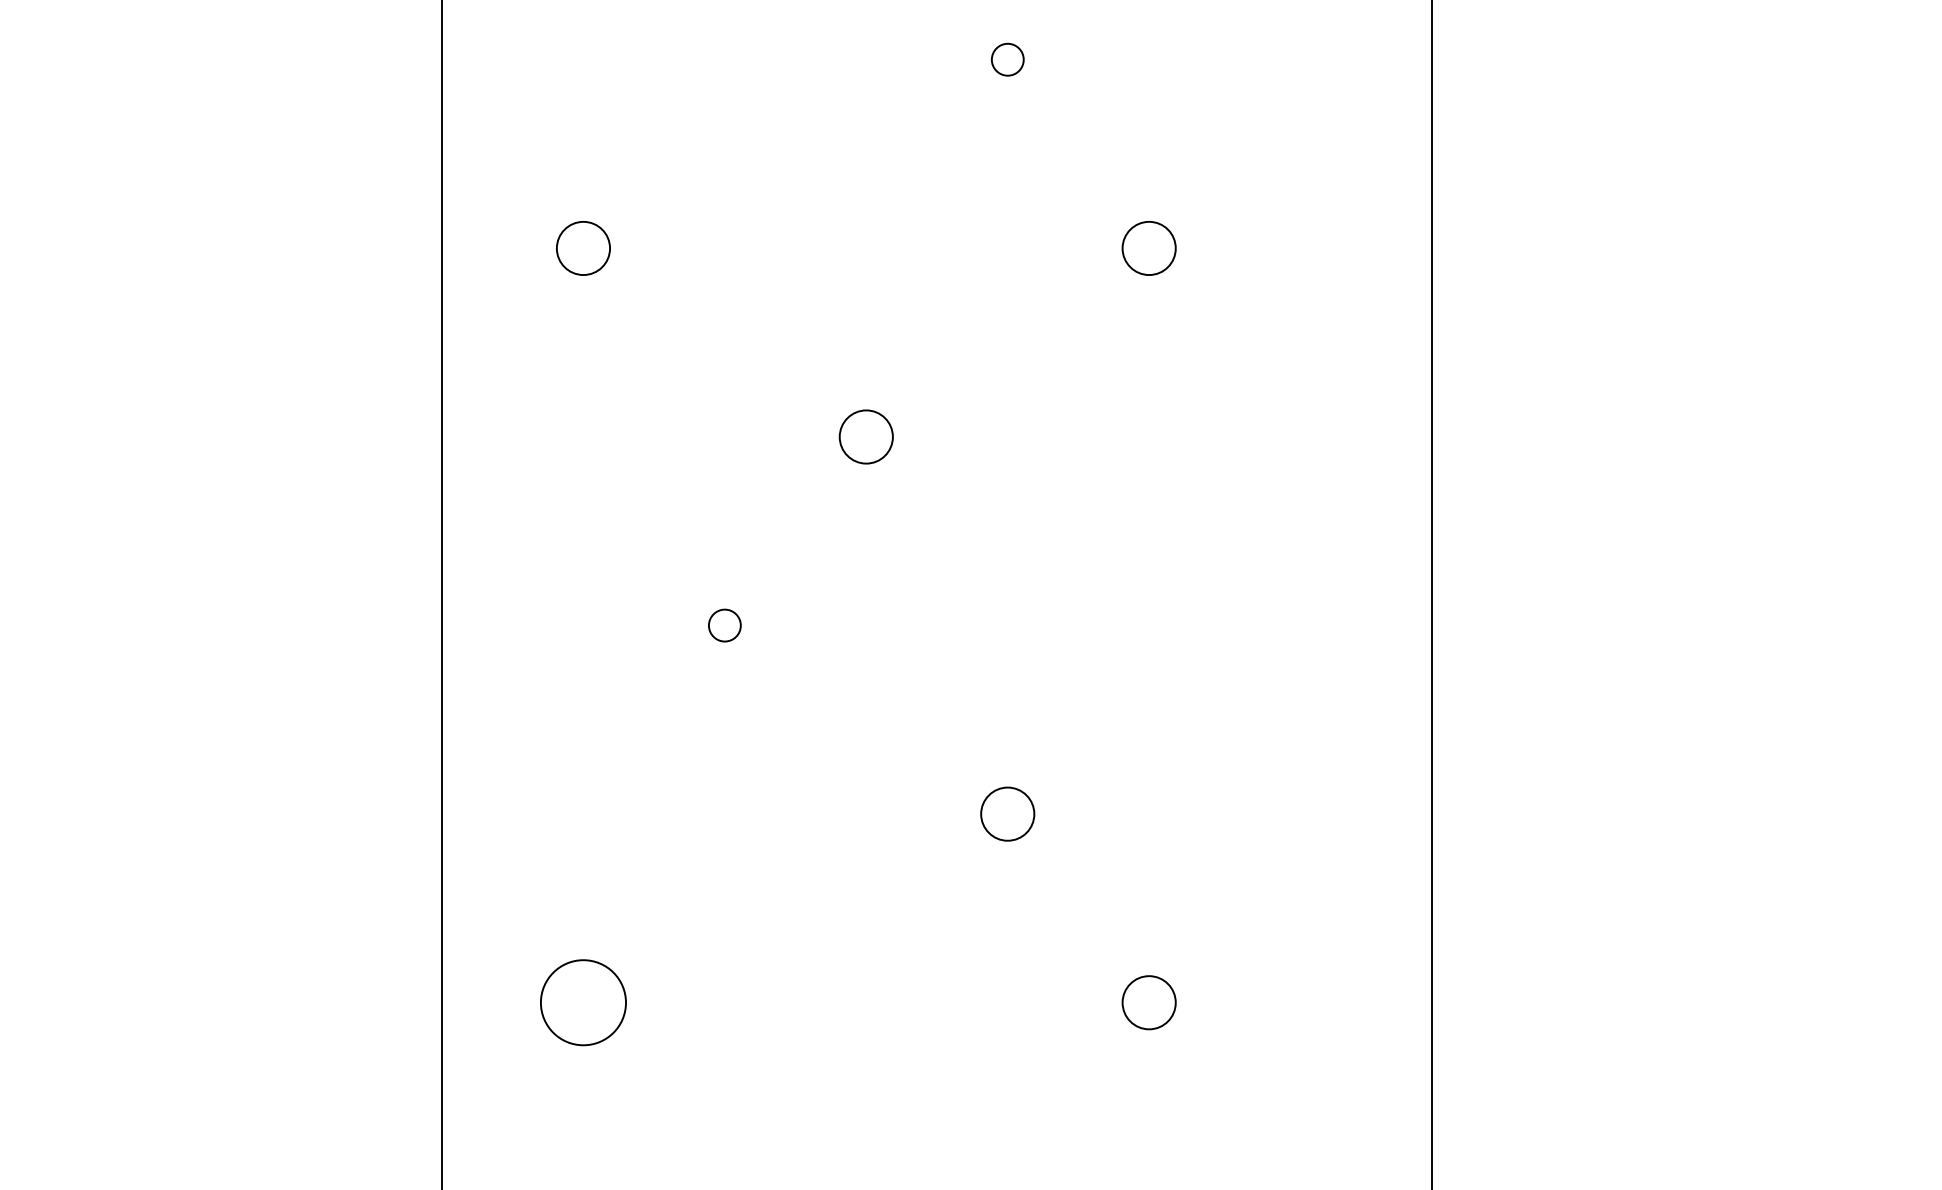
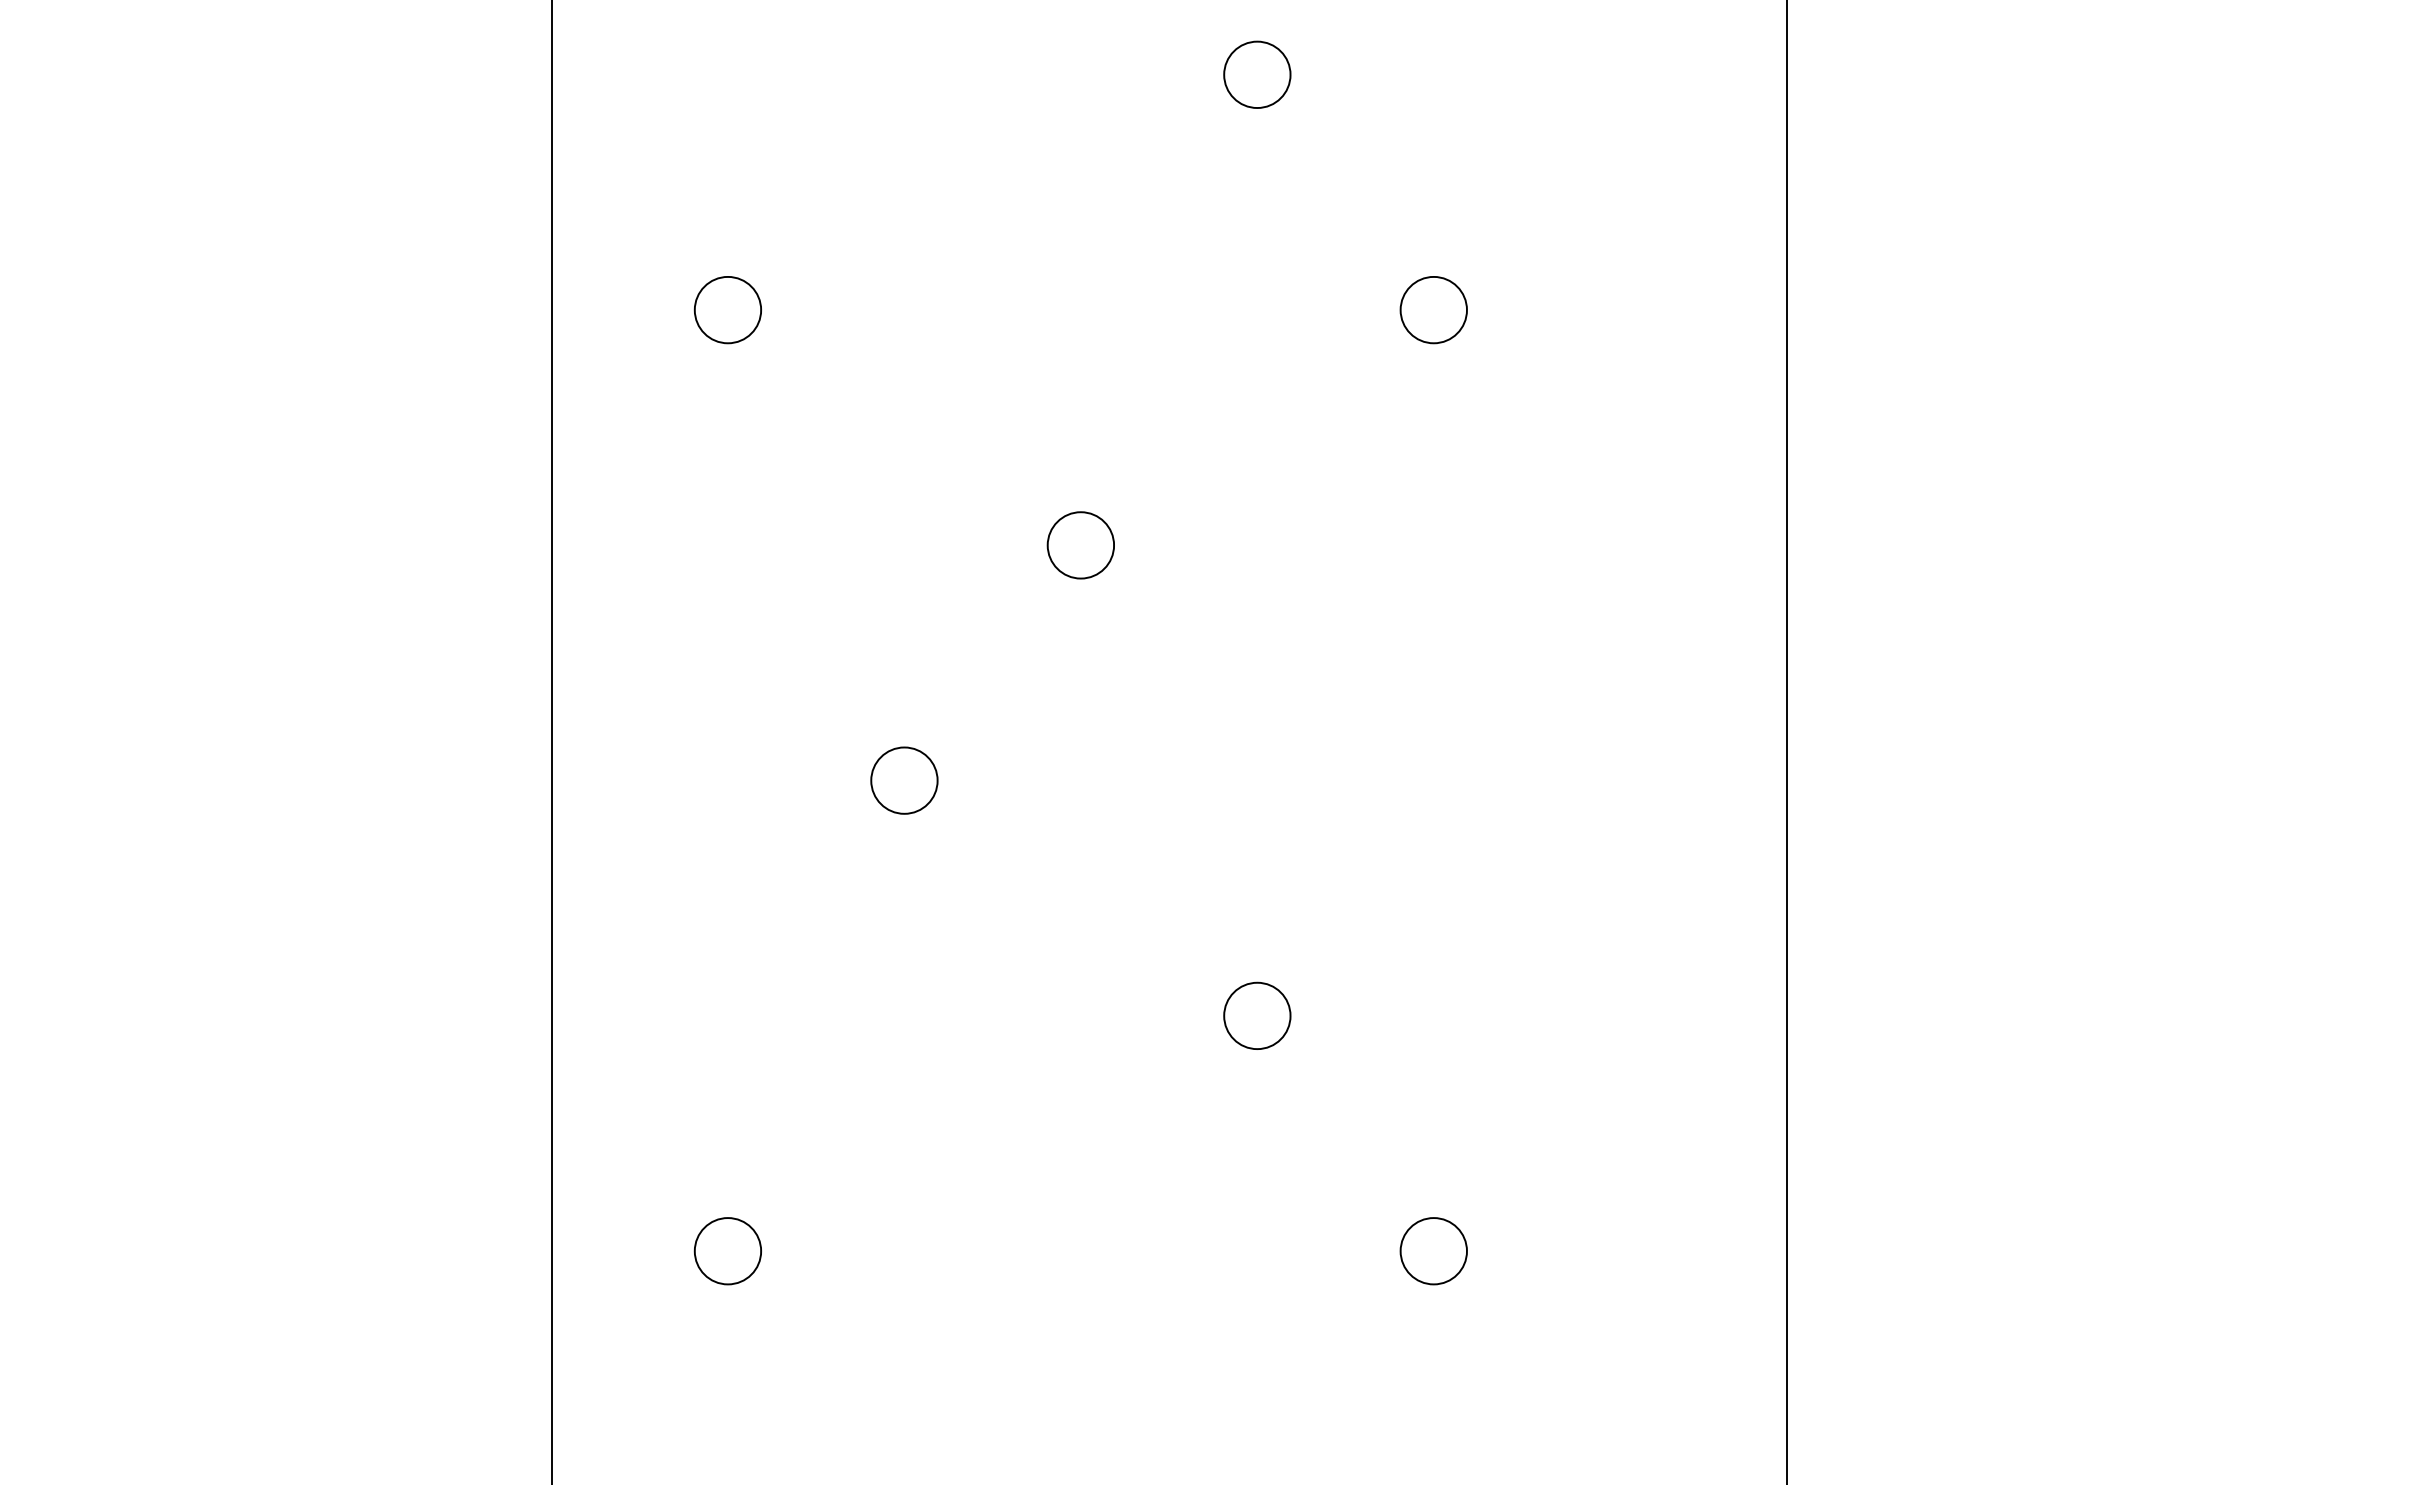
circle: (1007, 59) -> (1257, 74), size x1.67
circle: (724, 625) -> (904, 780), size x1.67
circle: (583, 1002) -> (727, 1251), size x0.62

